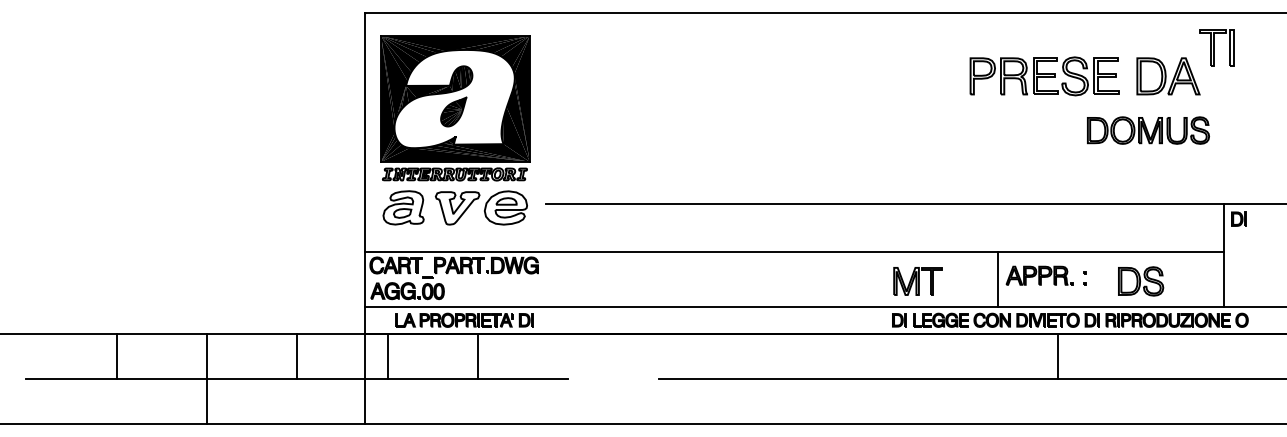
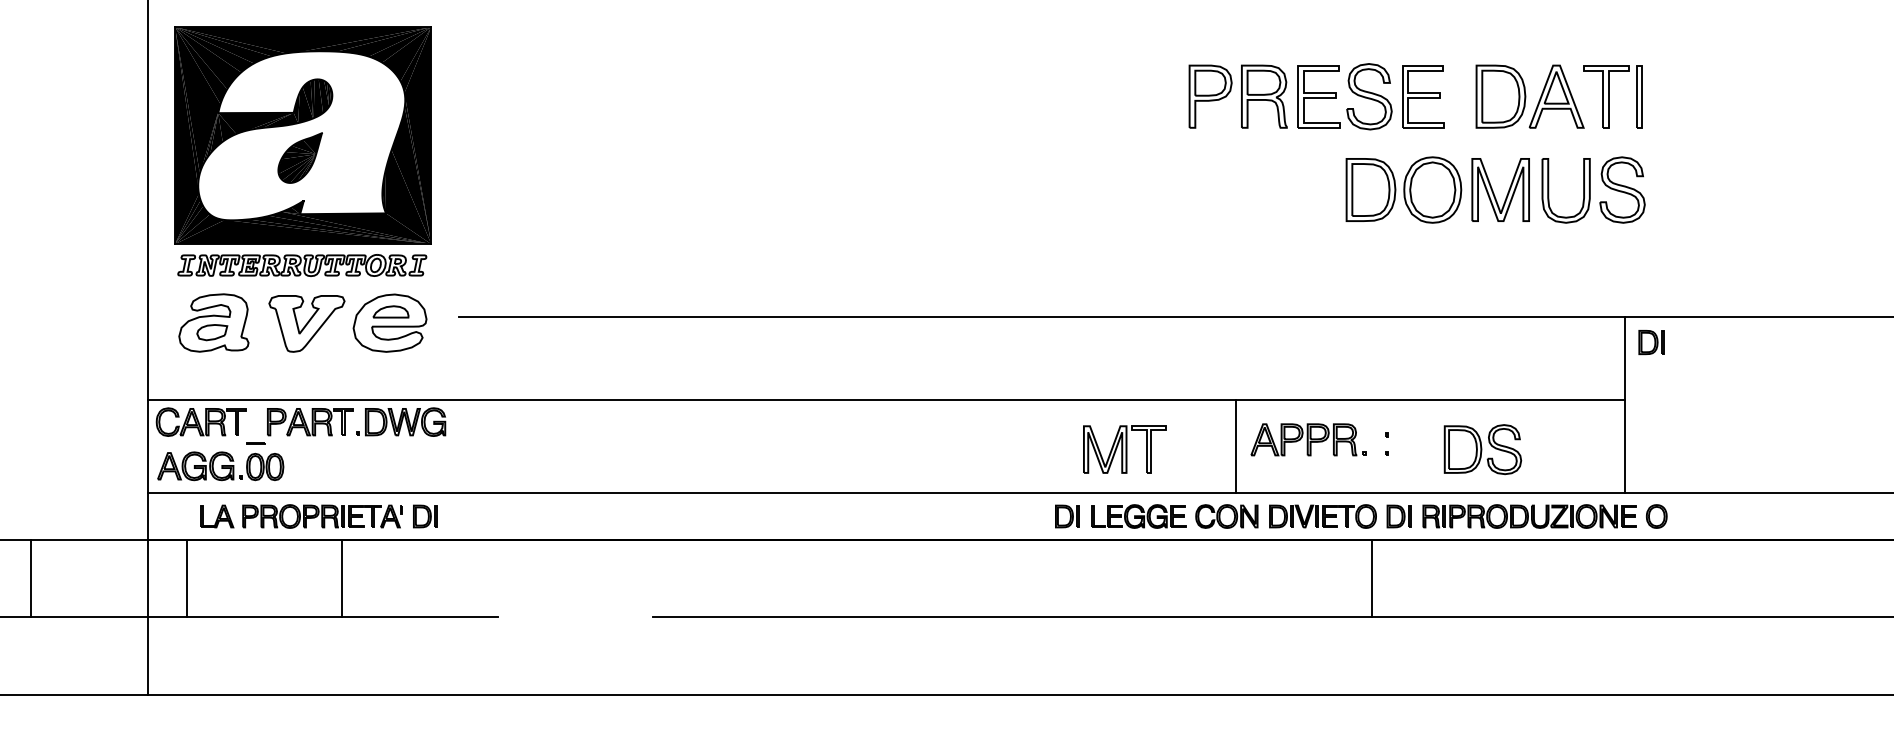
part: (1216, 47) -> (1612, 95), moved
part: (1148, 130) -> (1495, 189), size x1.43
part: (917, 281) -> (1124, 449), moved
line: (1057, 355) -> (1371, 577), moved

